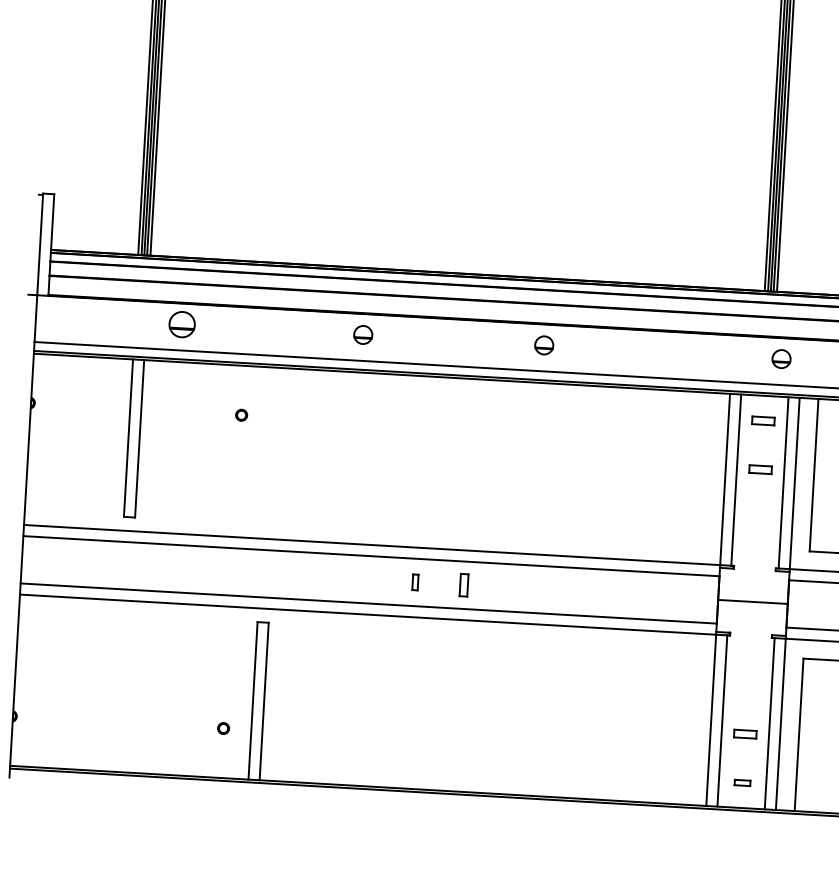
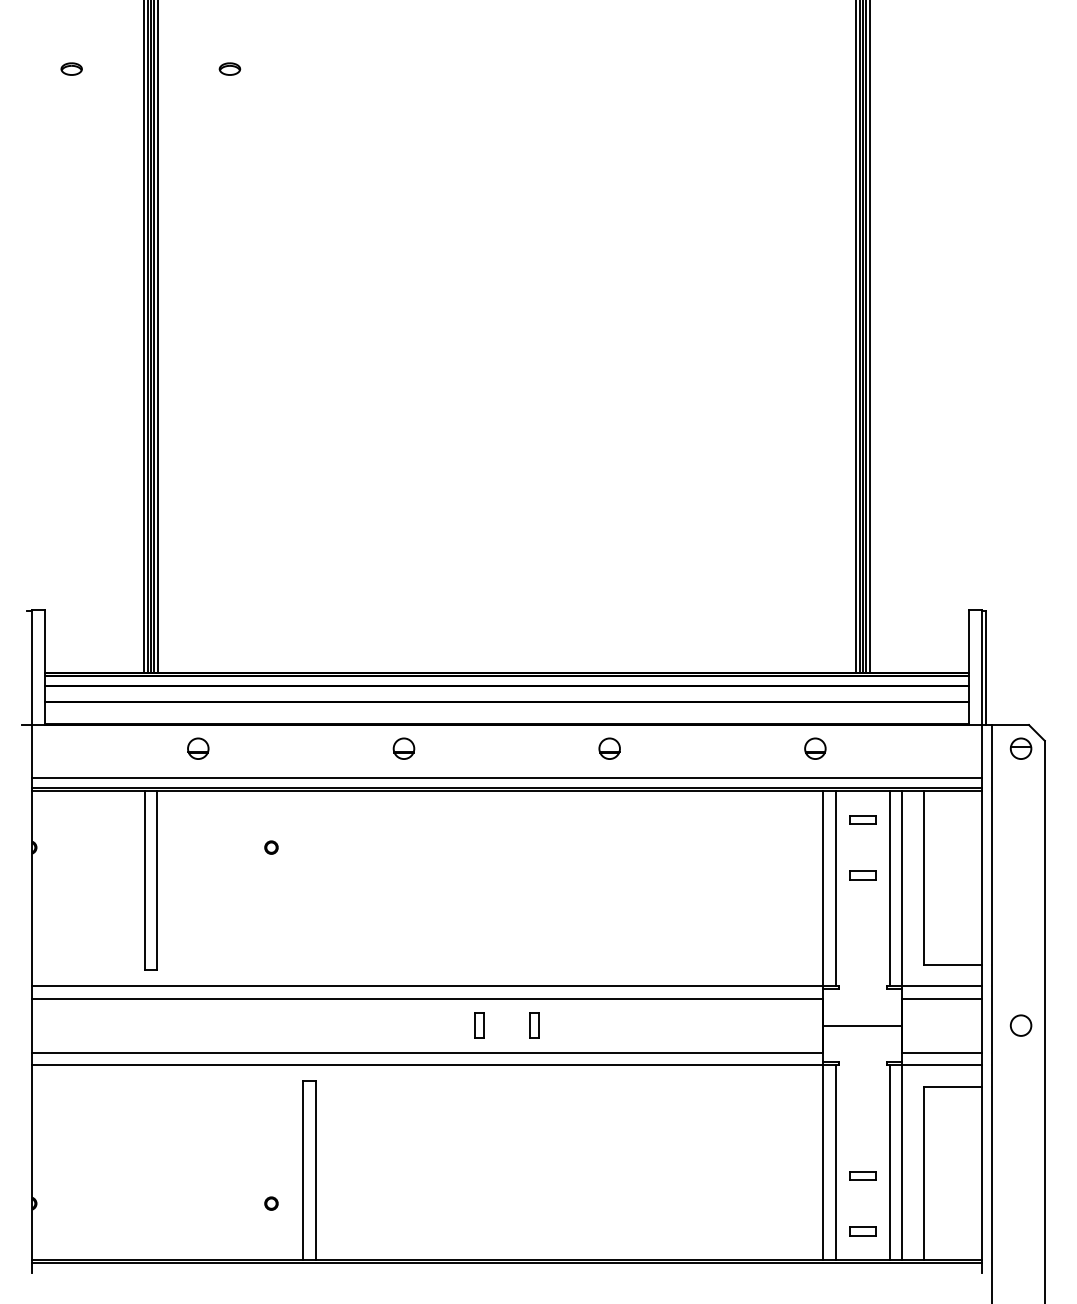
part: (182, 324) -> (198, 748), size x0.71
part: (781, 358) -> (815, 748), moved
part: (415, 582) -> (479, 1025), size x1.43
part: (742, 783) -> (862, 1231), size x1.43

